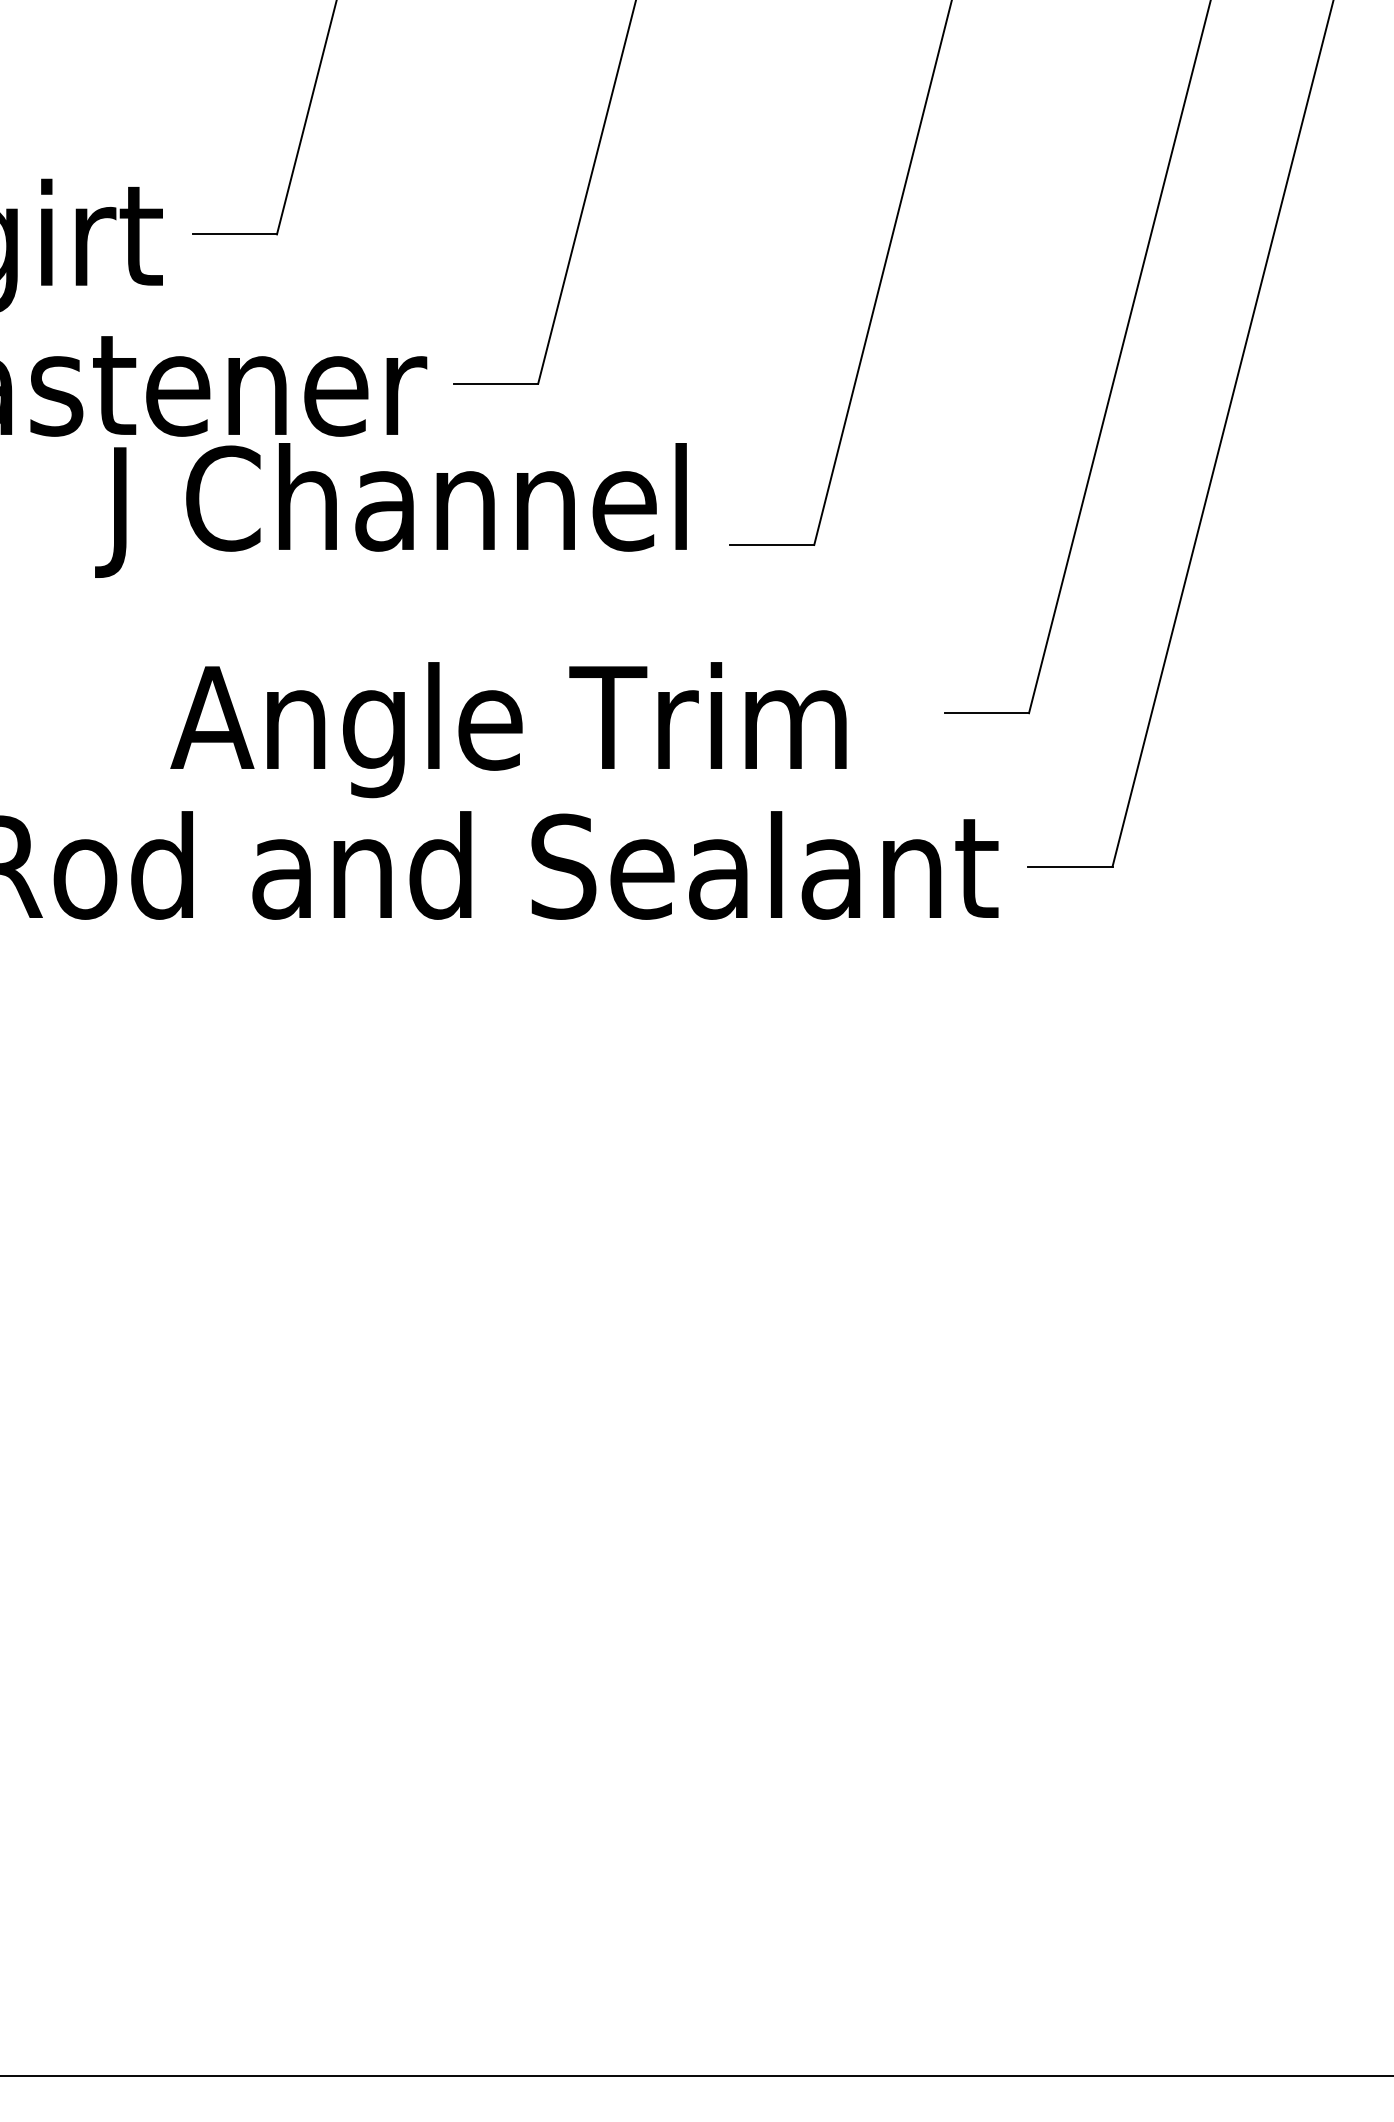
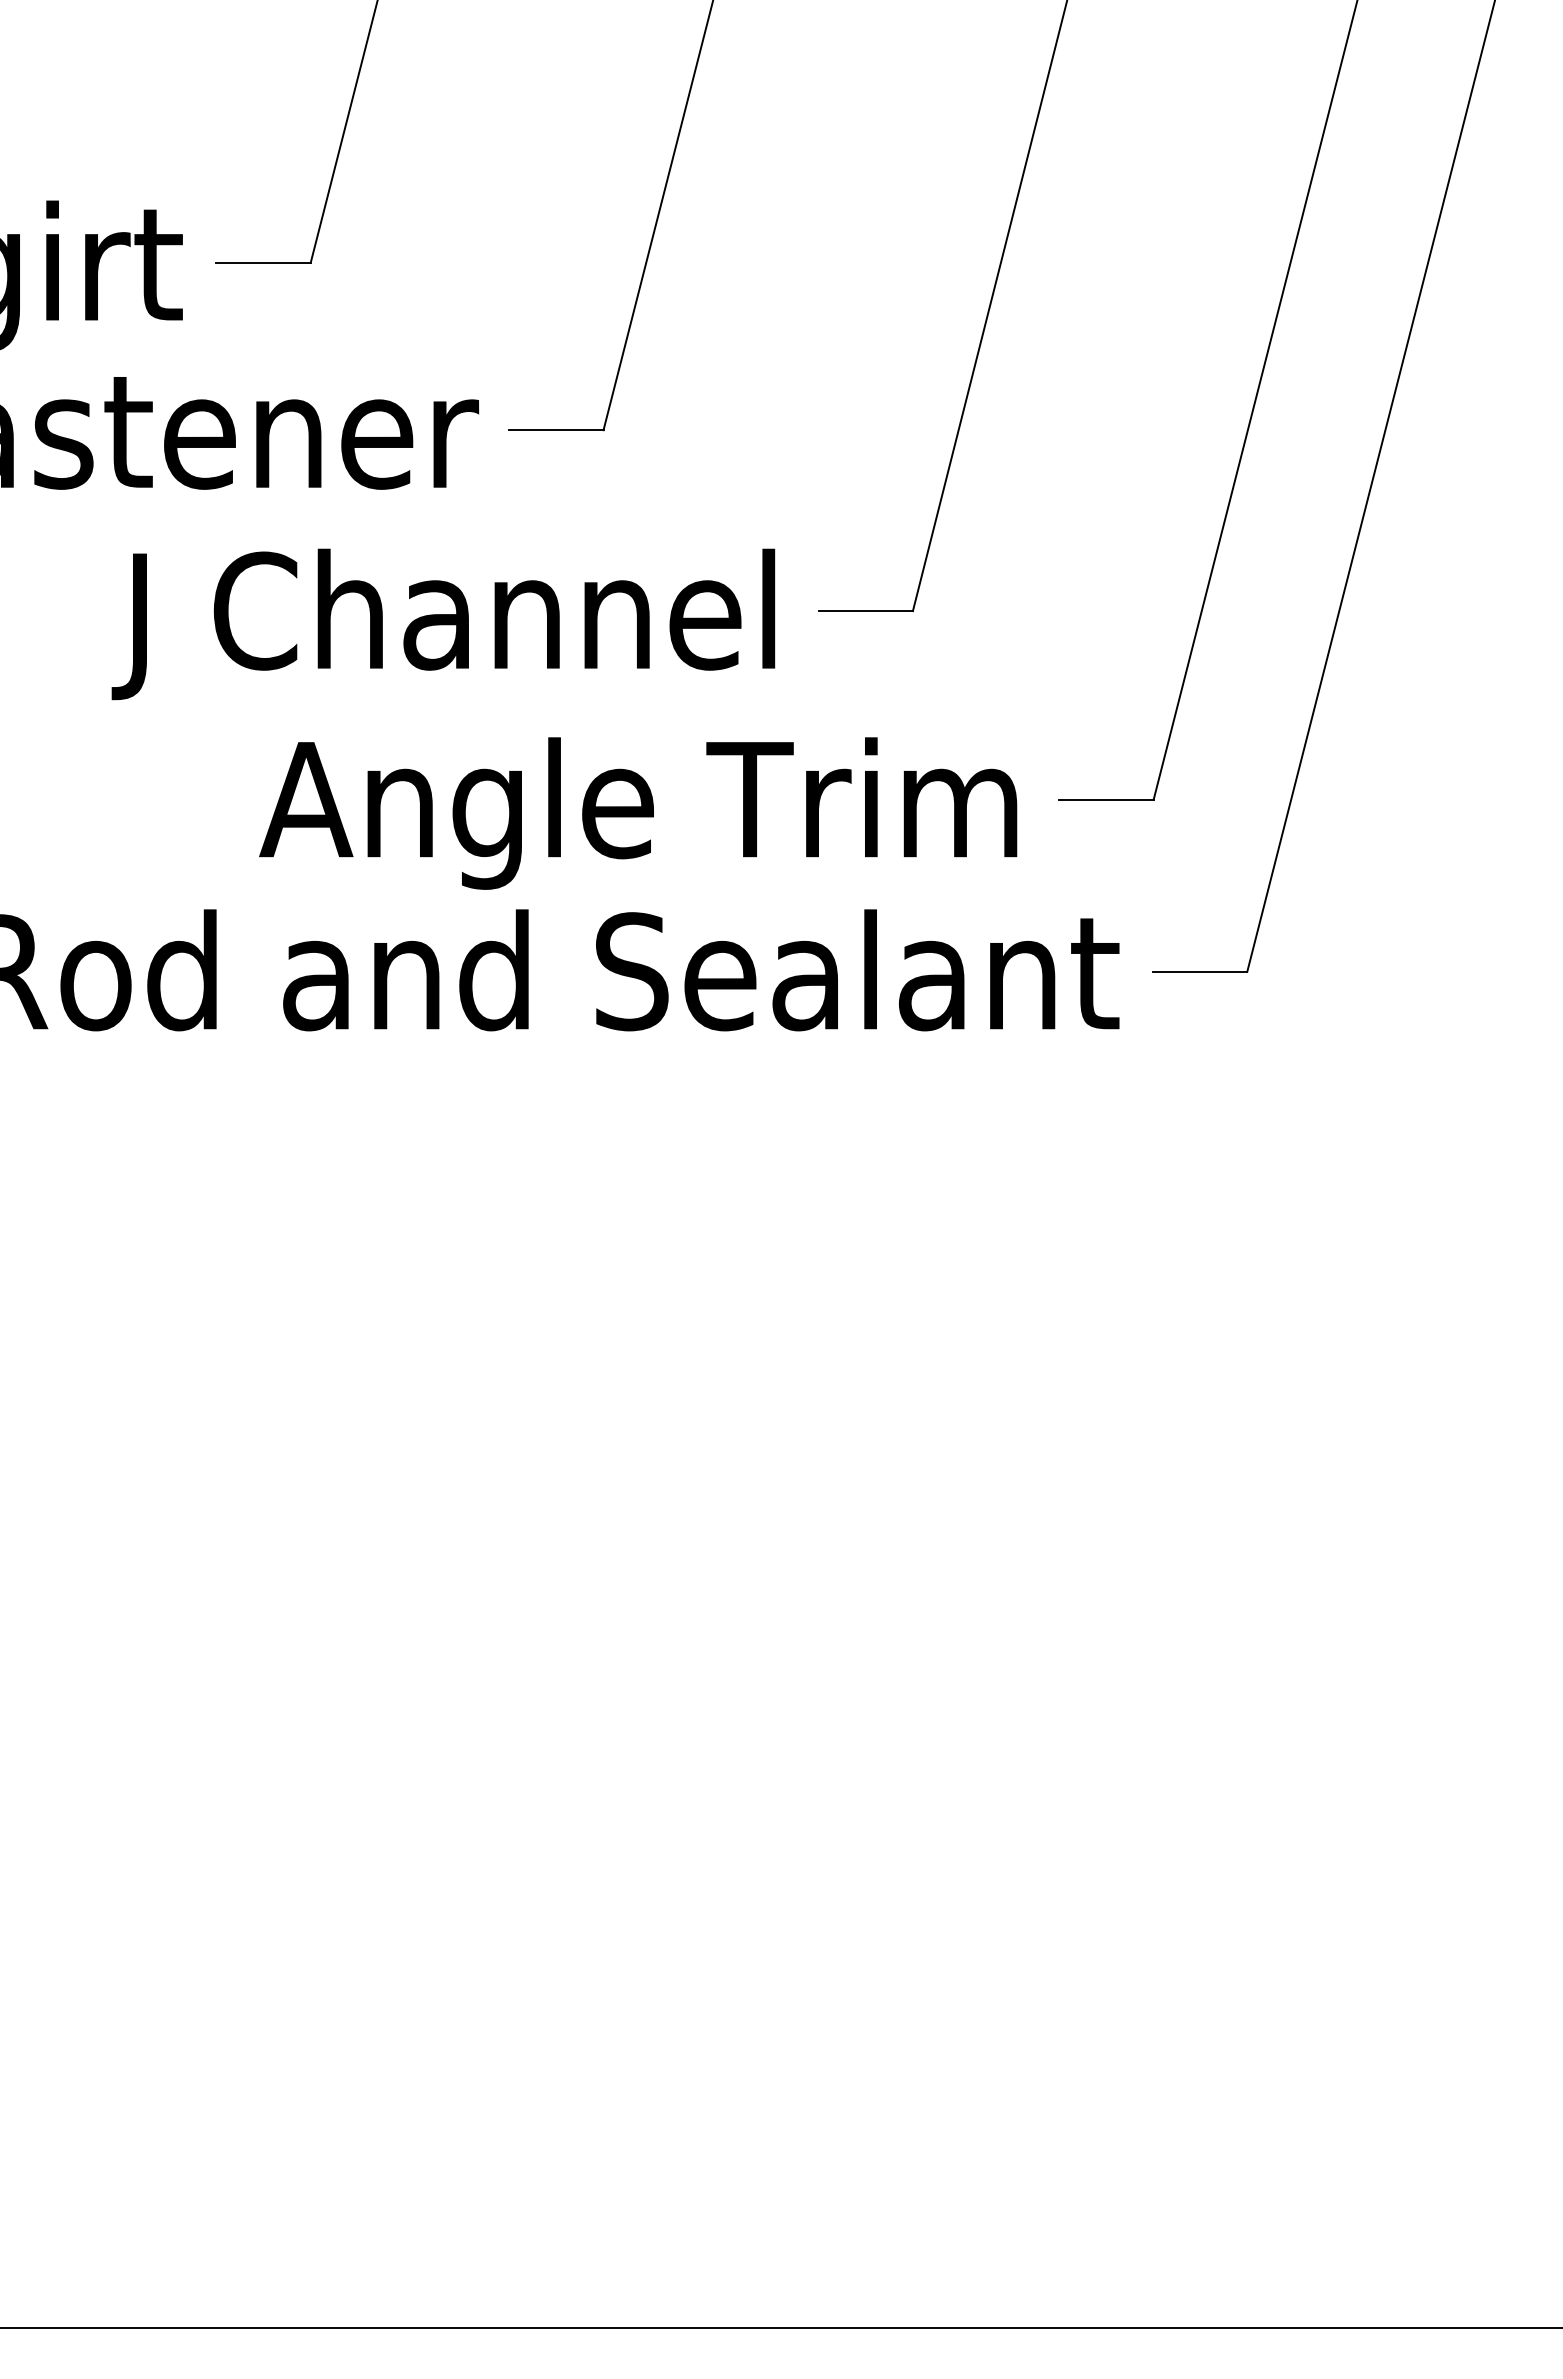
text: (391, 510) -> (443, 624), moved
text: (508, 730) -> (638, 813), moved

